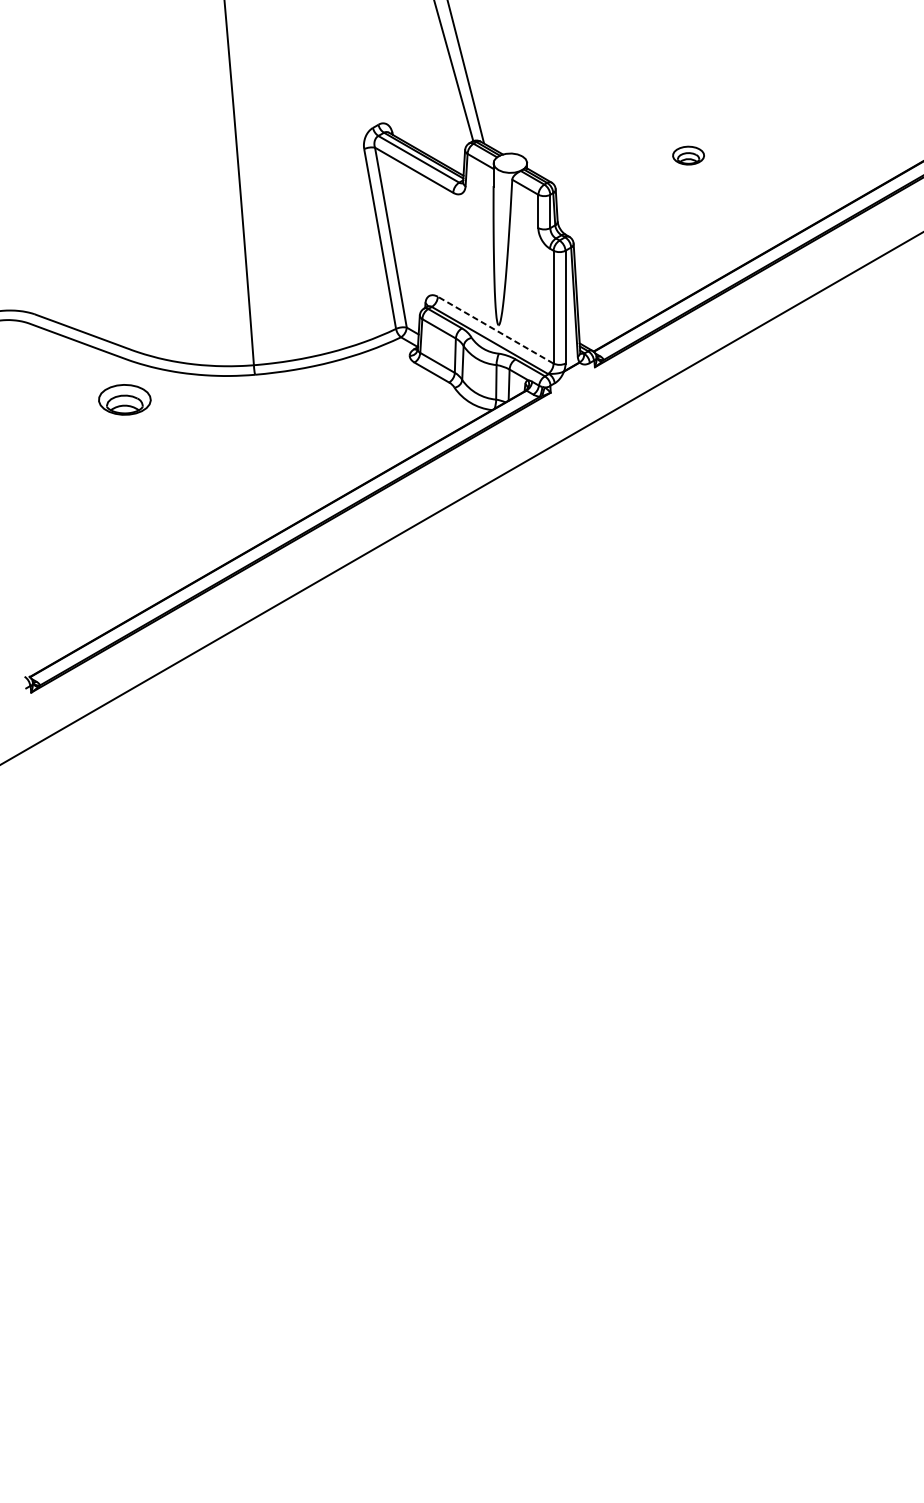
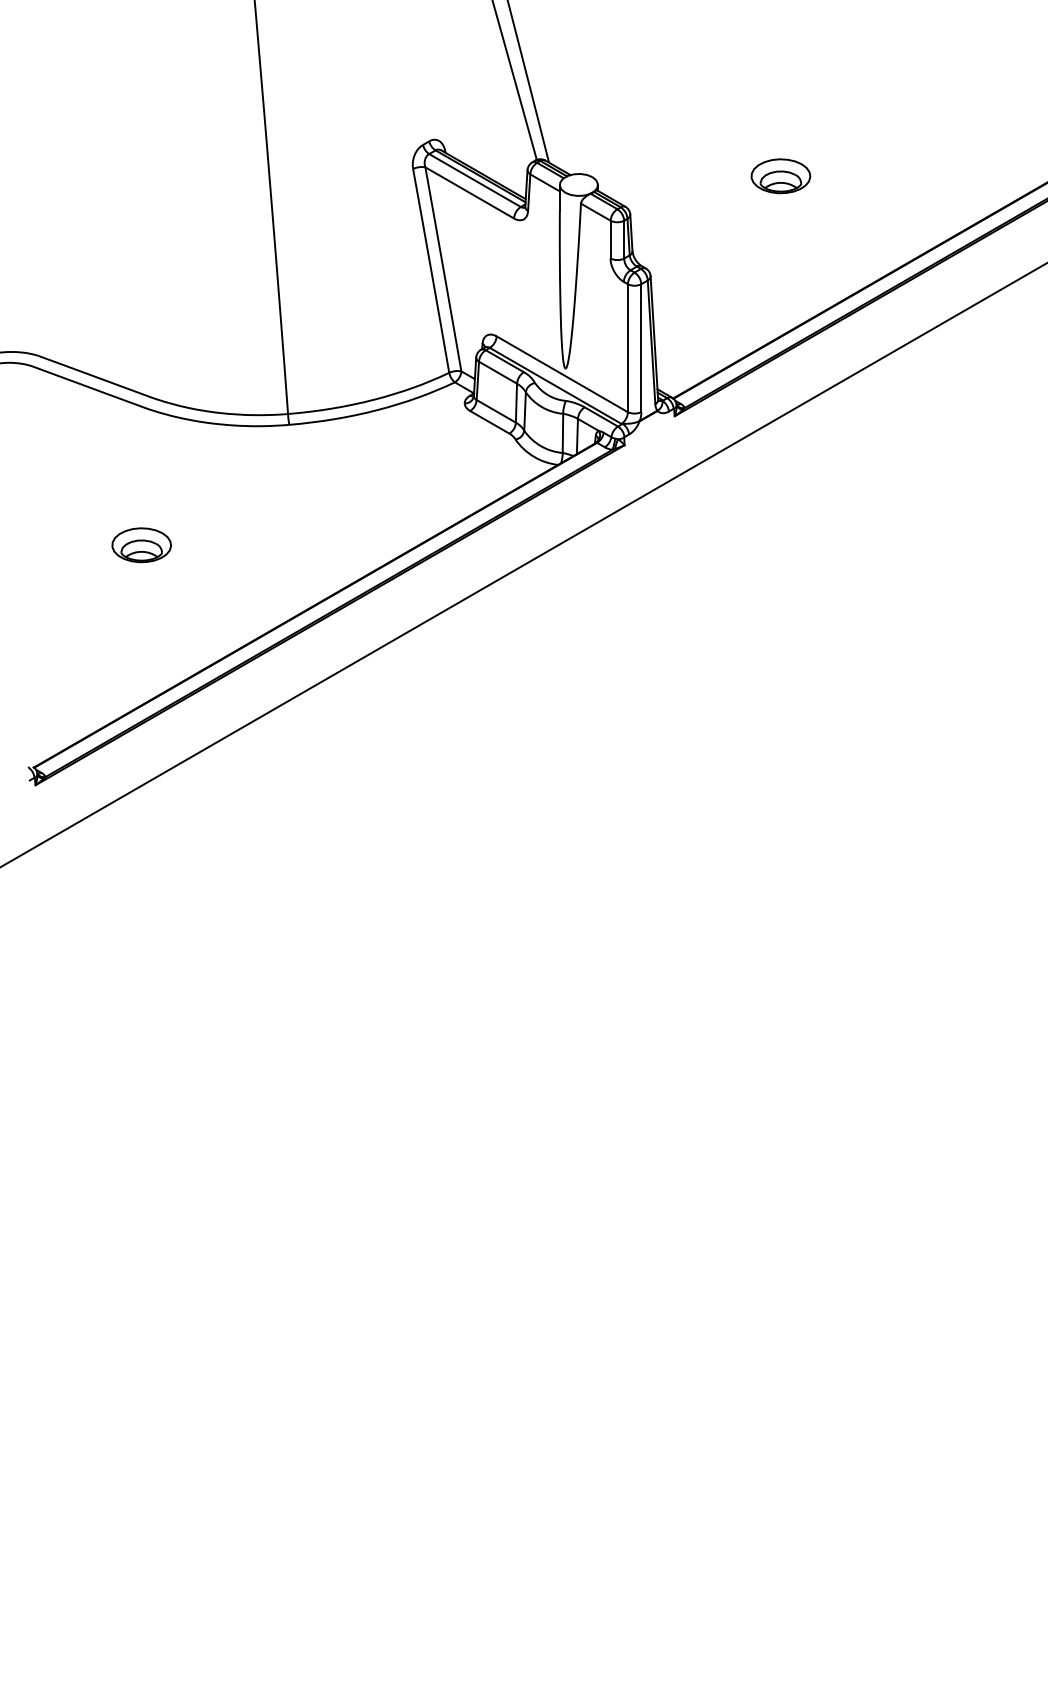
part: (688, 155) -> (780, 176), size x1.67
line: (495, 330) -> (562, 374), dashed -> solid
part: (124, 400) -> (141, 545), moved

